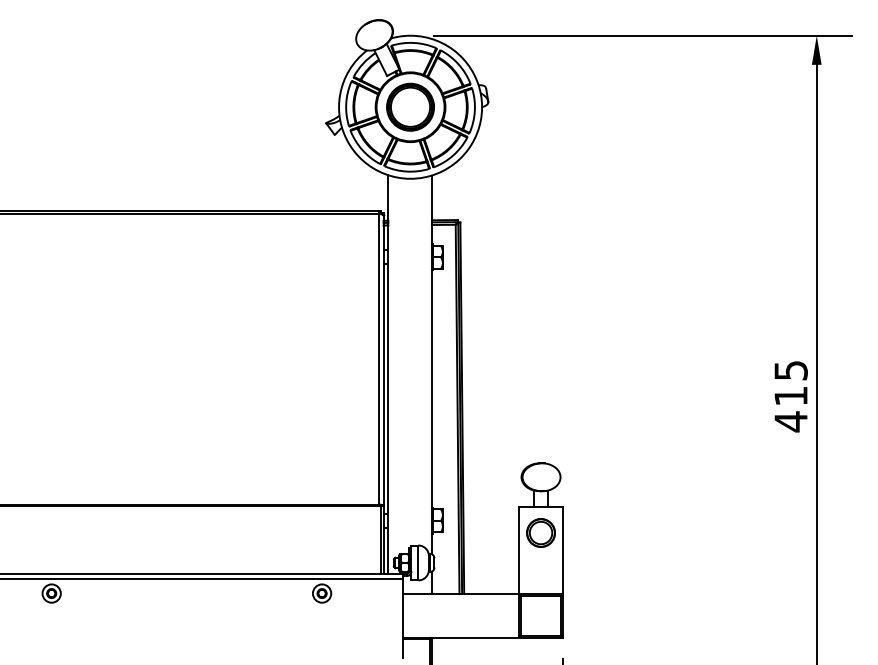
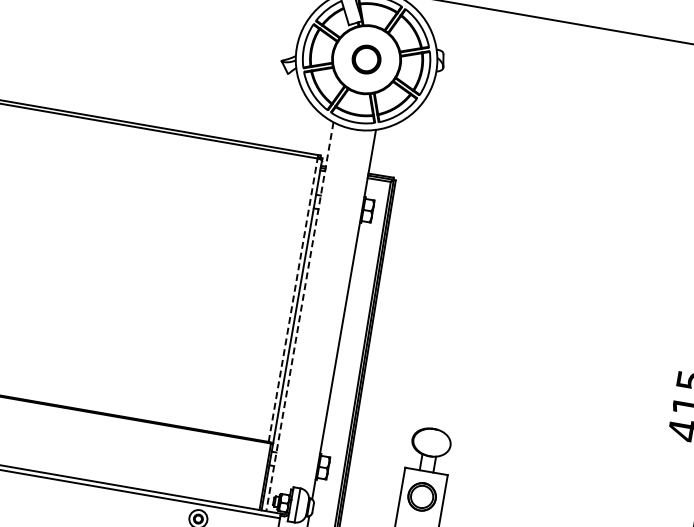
part: (410, 106) -> (366, 58), size x0.6
line: (378, 358) -> (293, 299), solid -> dashed
line: (388, 375) -> (299, 317), solid -> dashed

